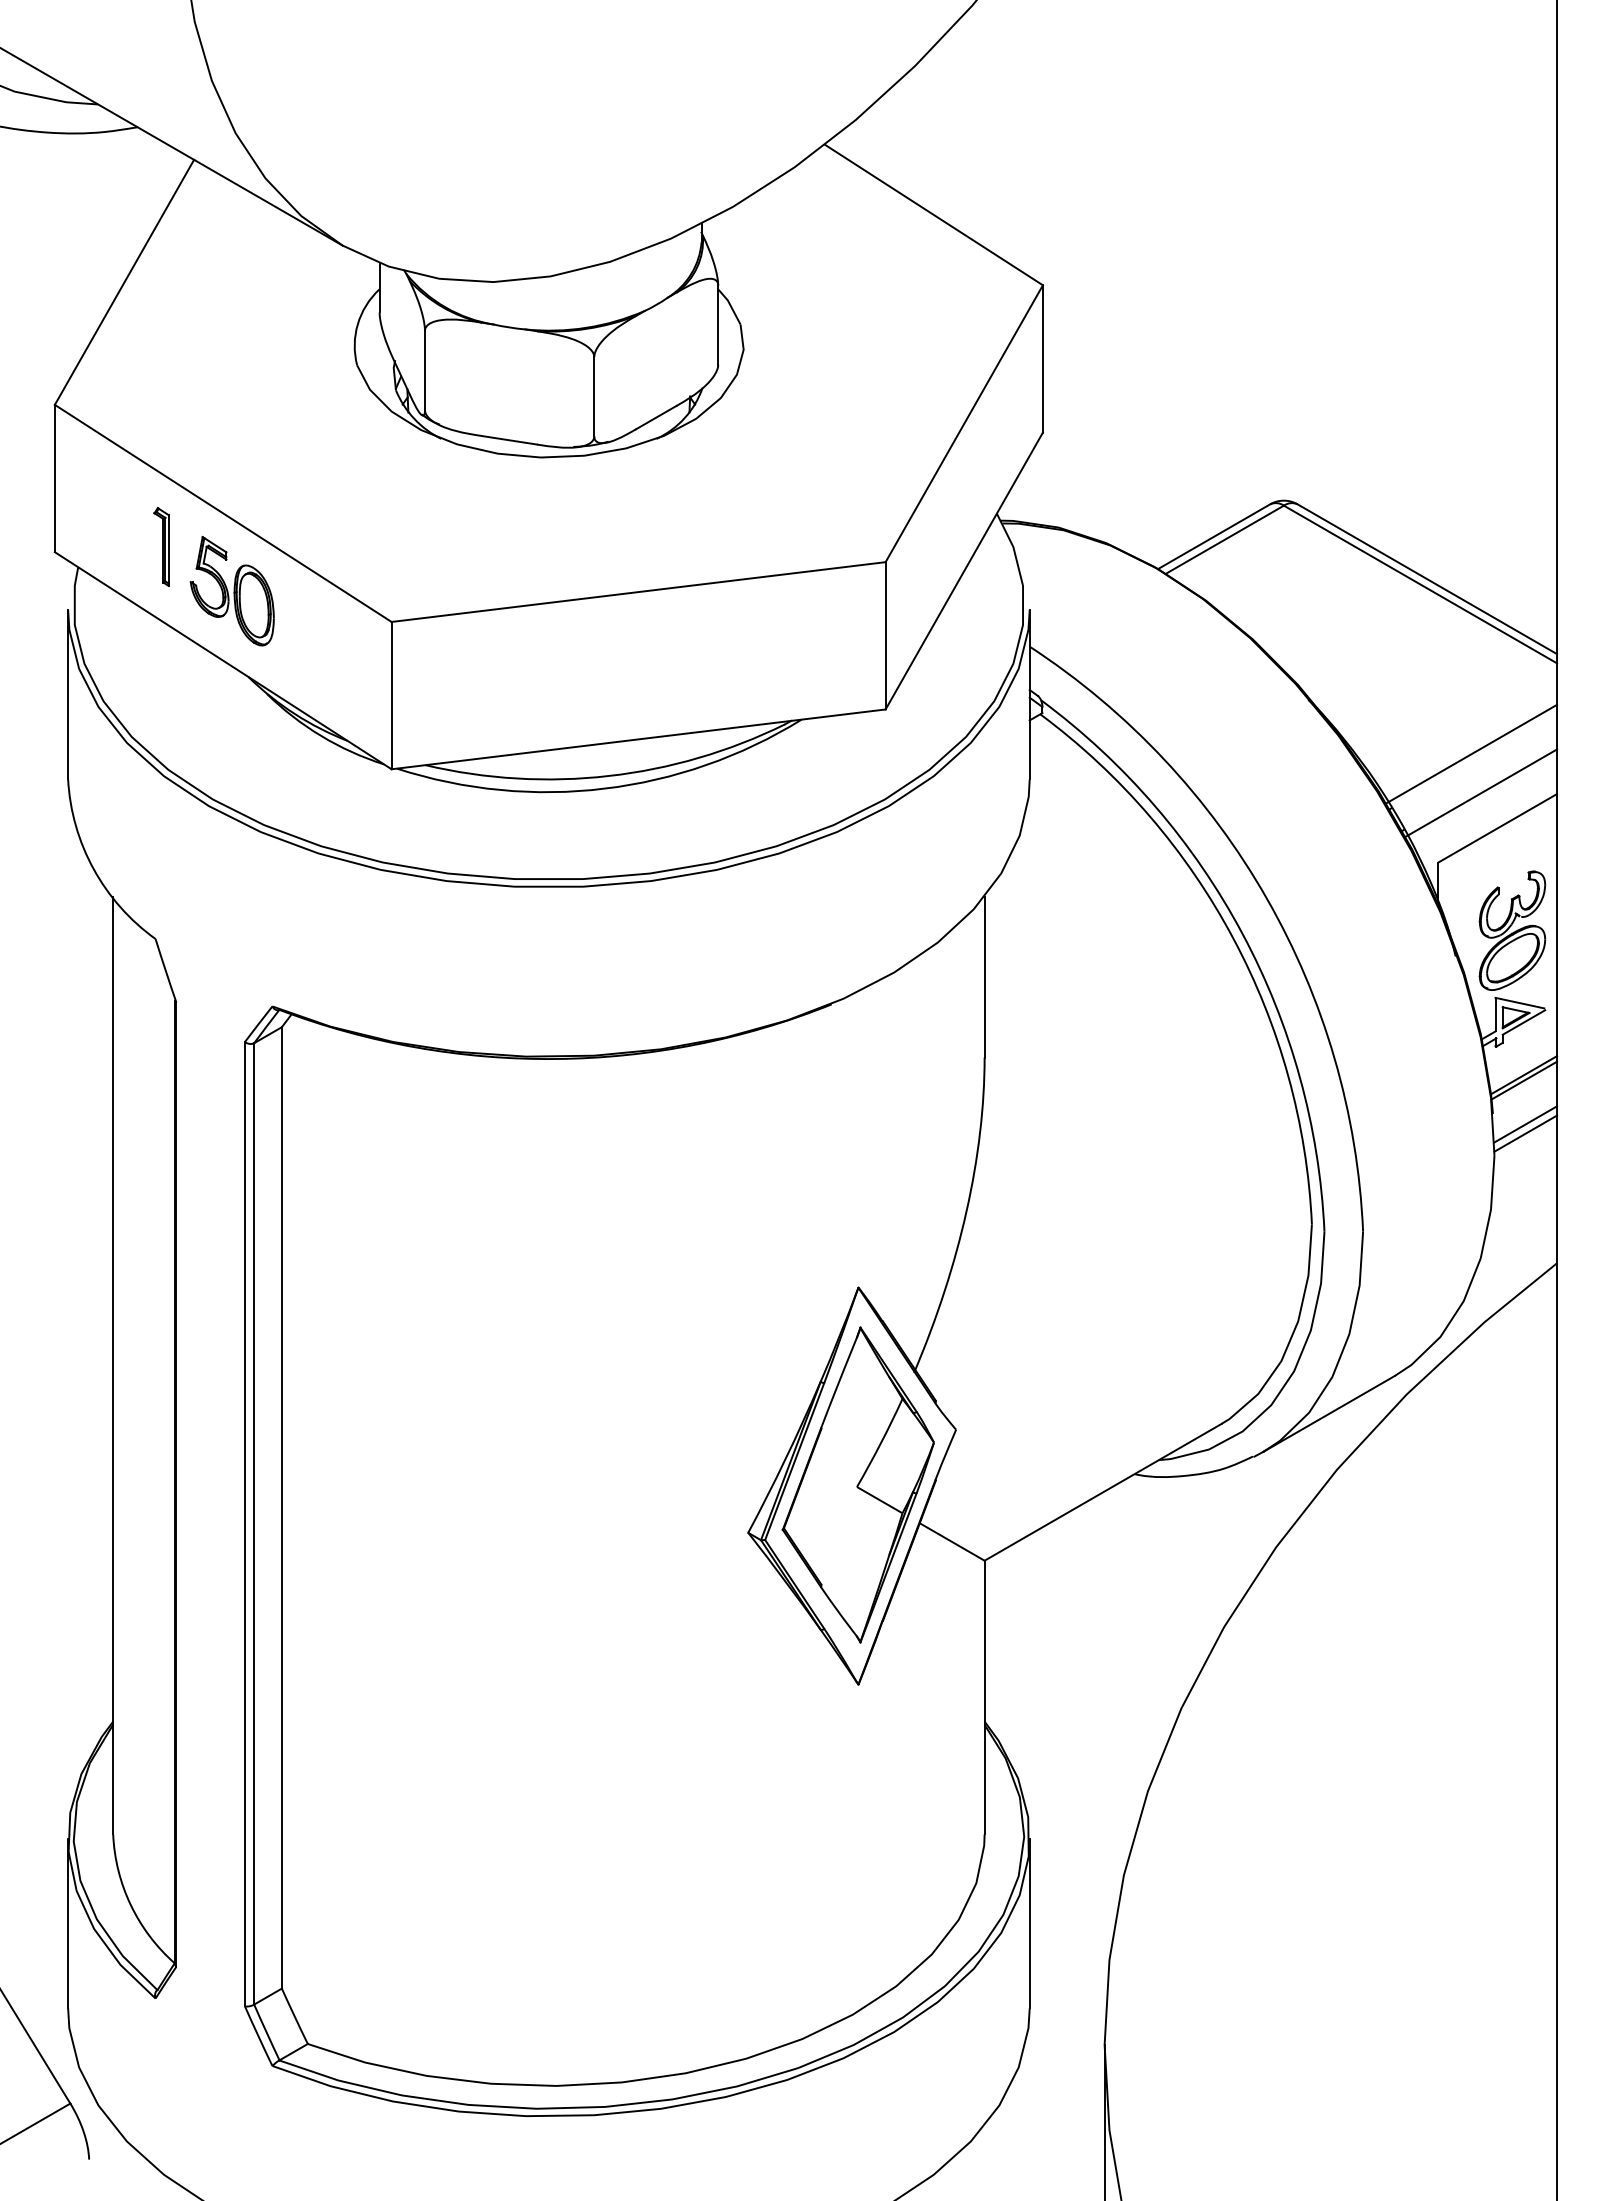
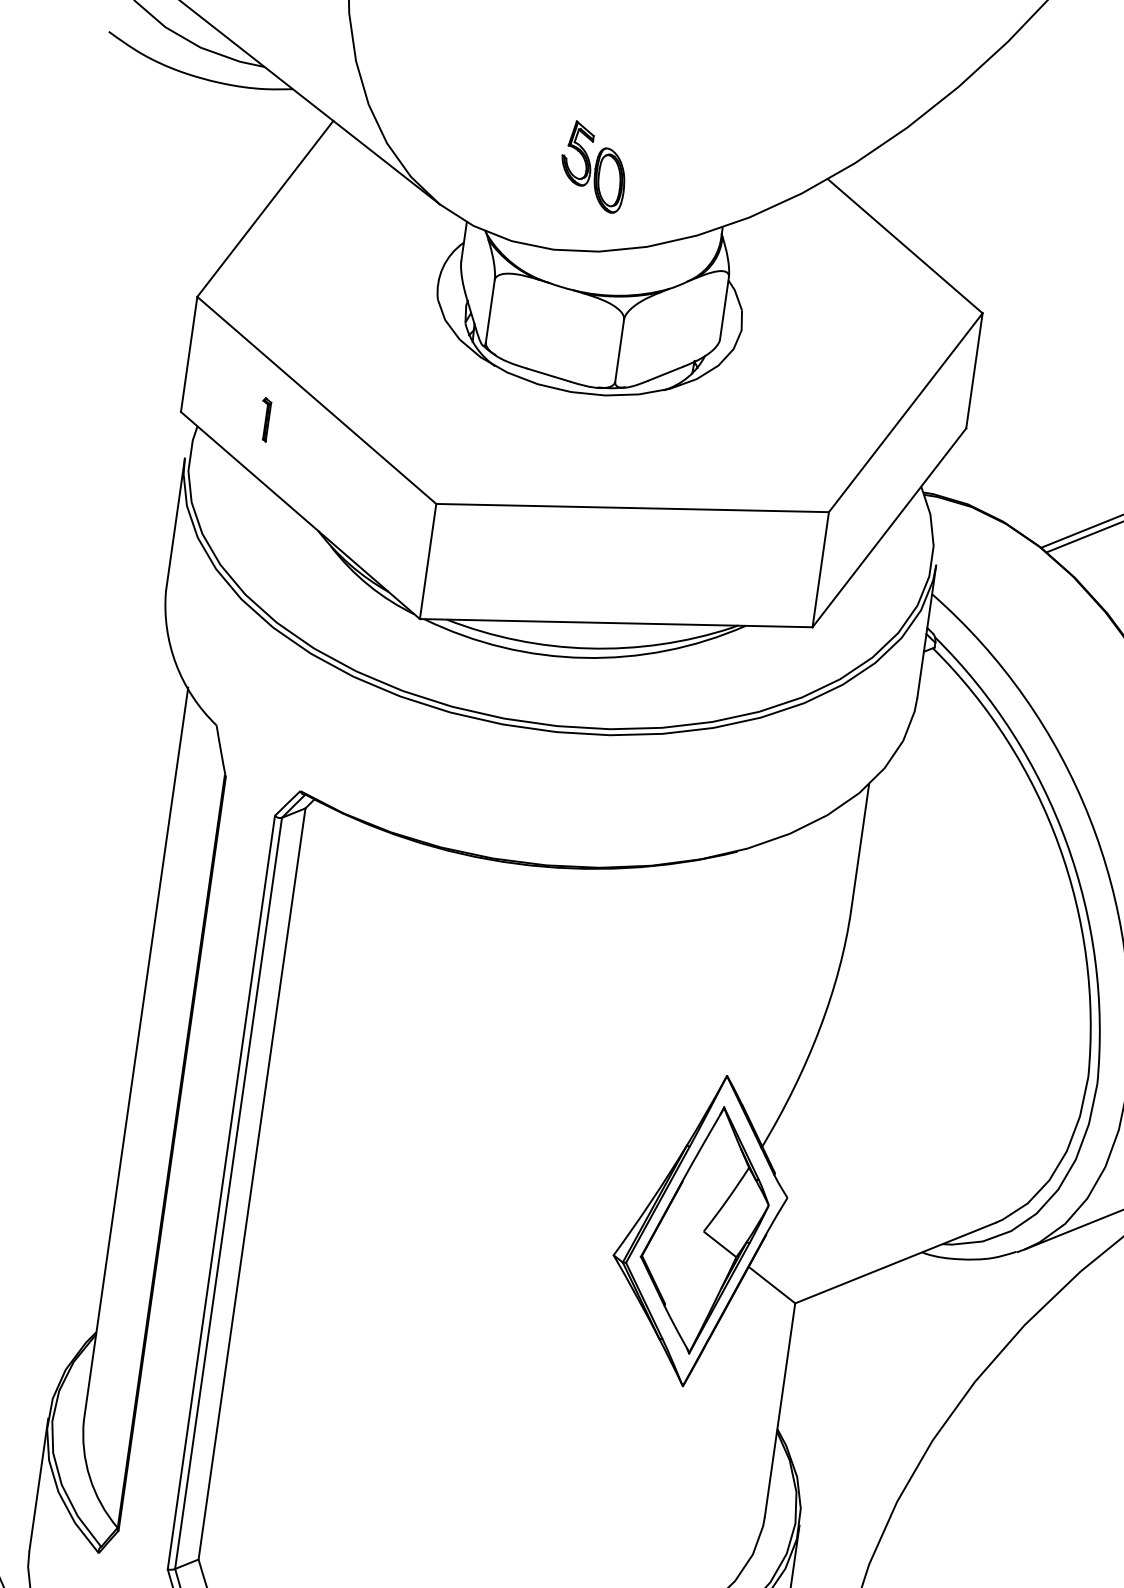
part: (161, 546) -> (264, 419), size x0.7
part: (231, 591) -> (593, 167), moved

